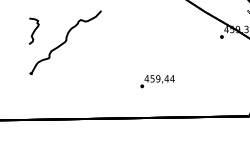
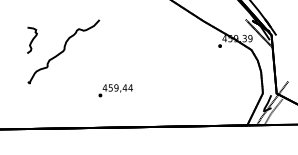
text: (157, 81) -> (115, 90), moved

